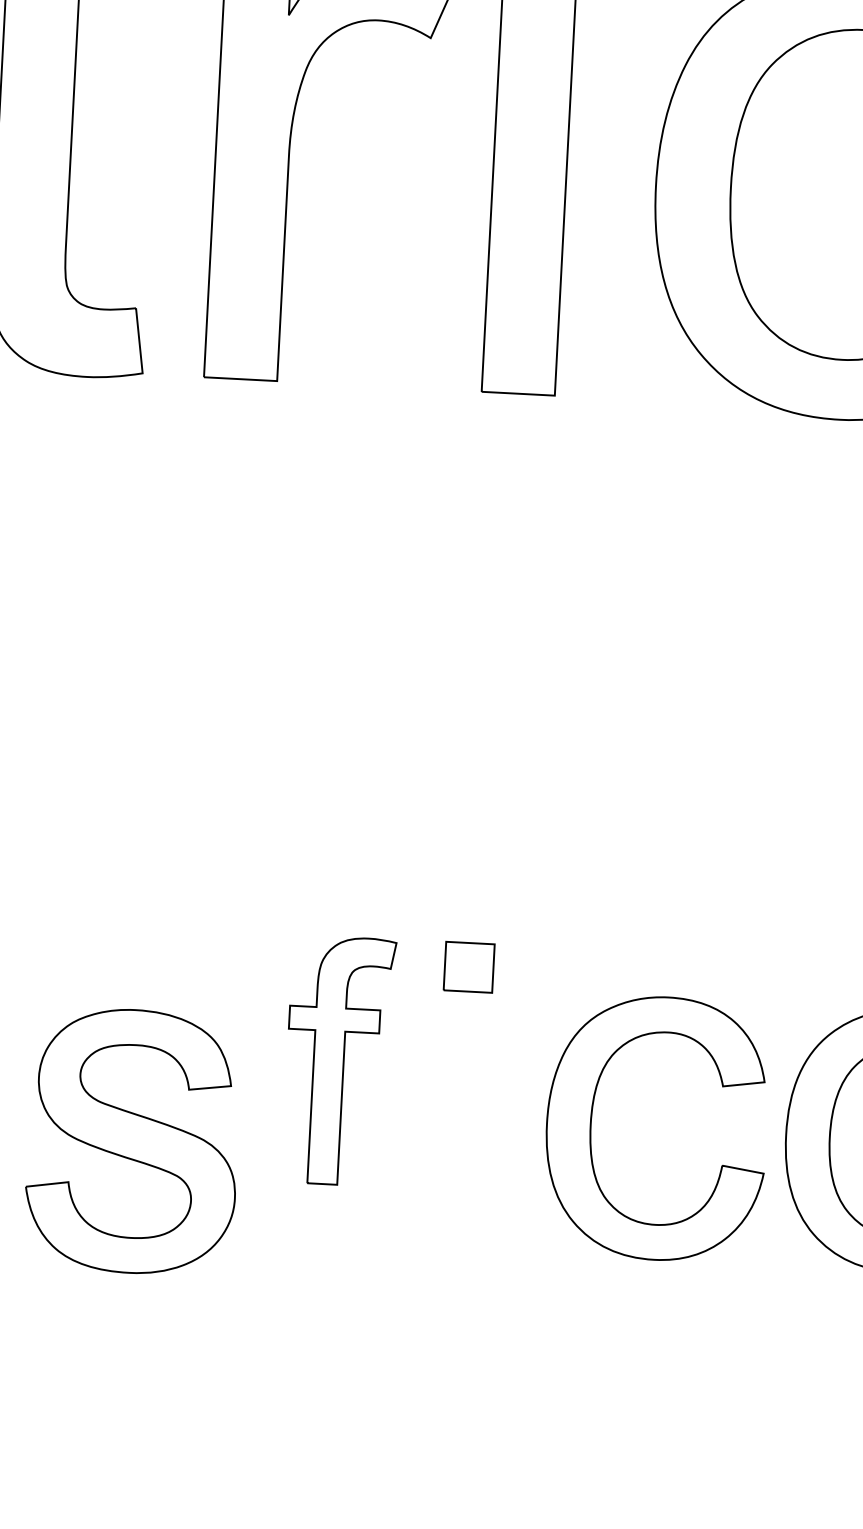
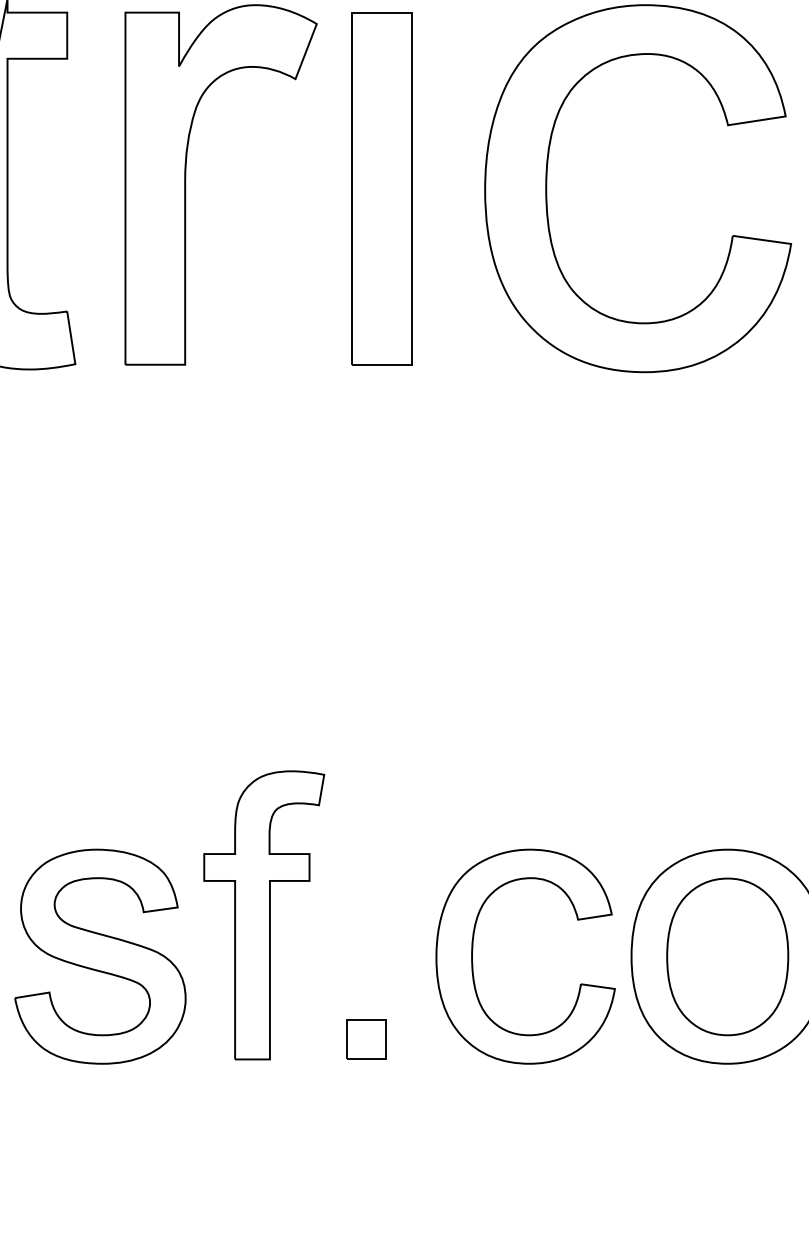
part: (469, 967) -> (366, 1039), moved
part: (339, 1061) -> (264, 915), size x1.43
part: (133, 1141) -> (100, 956), moved

